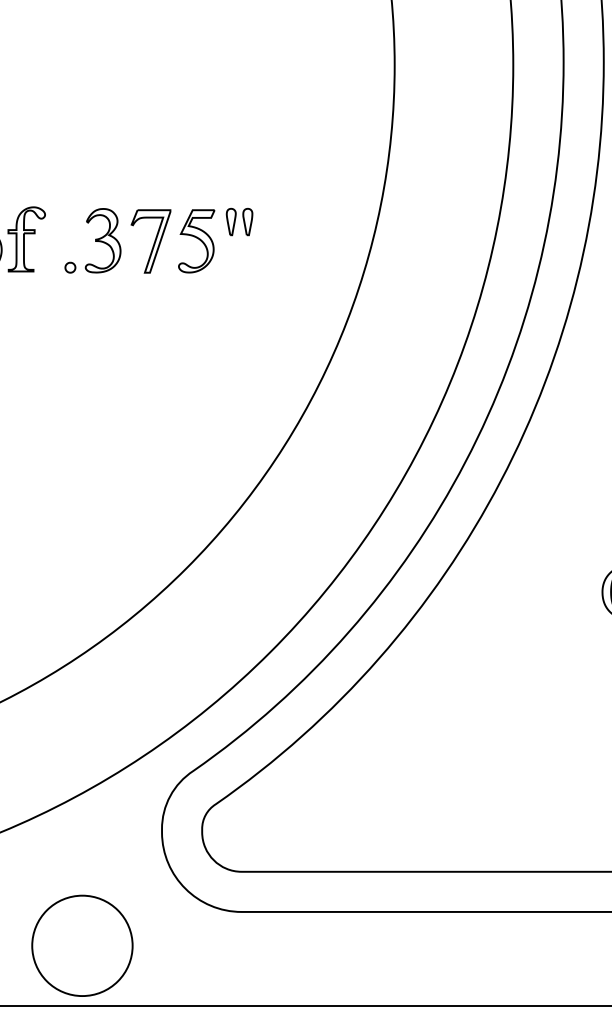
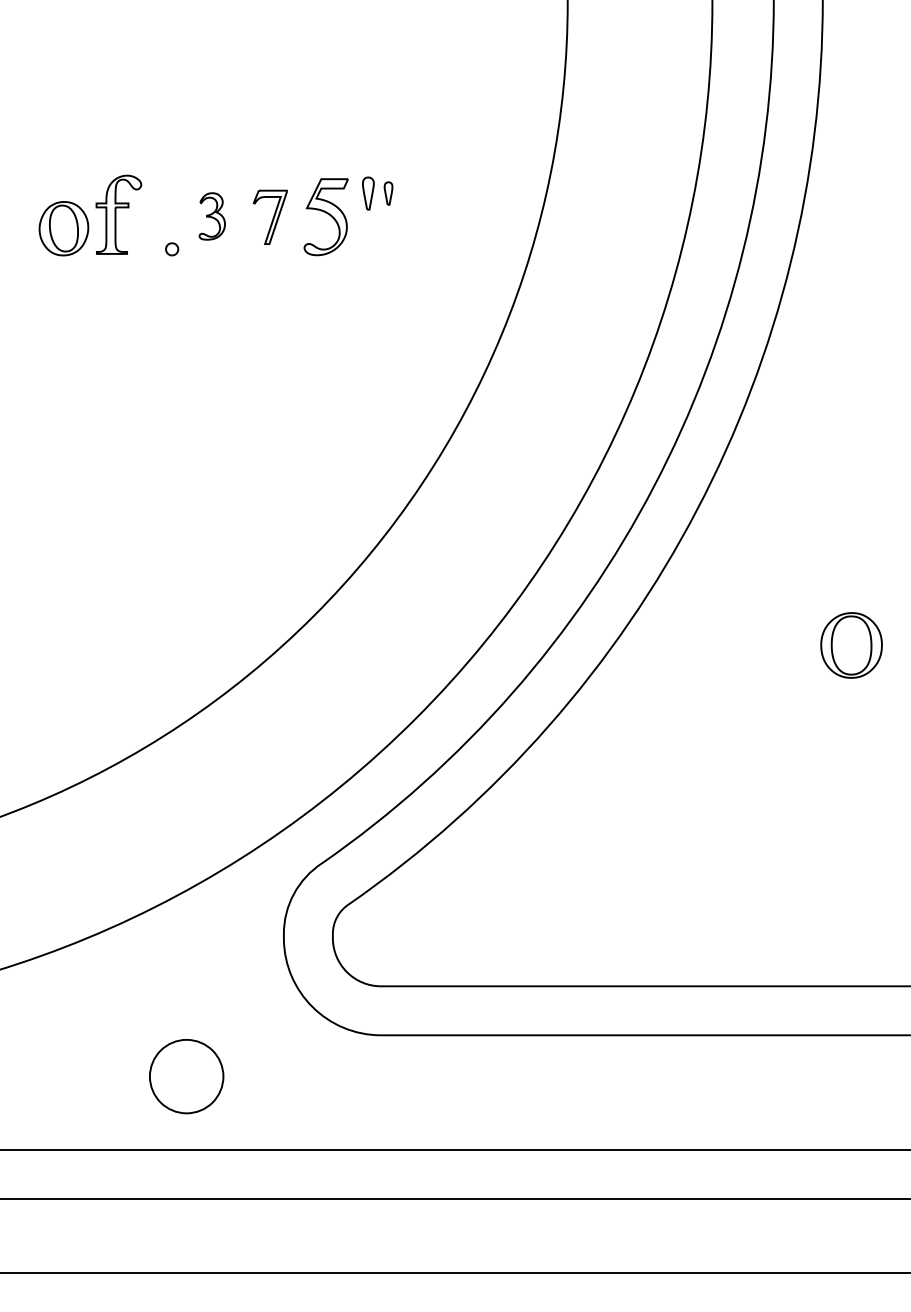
part: (247, 221) -> (388, 193), size x0.7
part: (103, 240) -> (212, 216), size x0.6
part: (150, 241) -> (269, 217), size x0.7
part: (82, 945) -> (186, 1076), size x0.6

